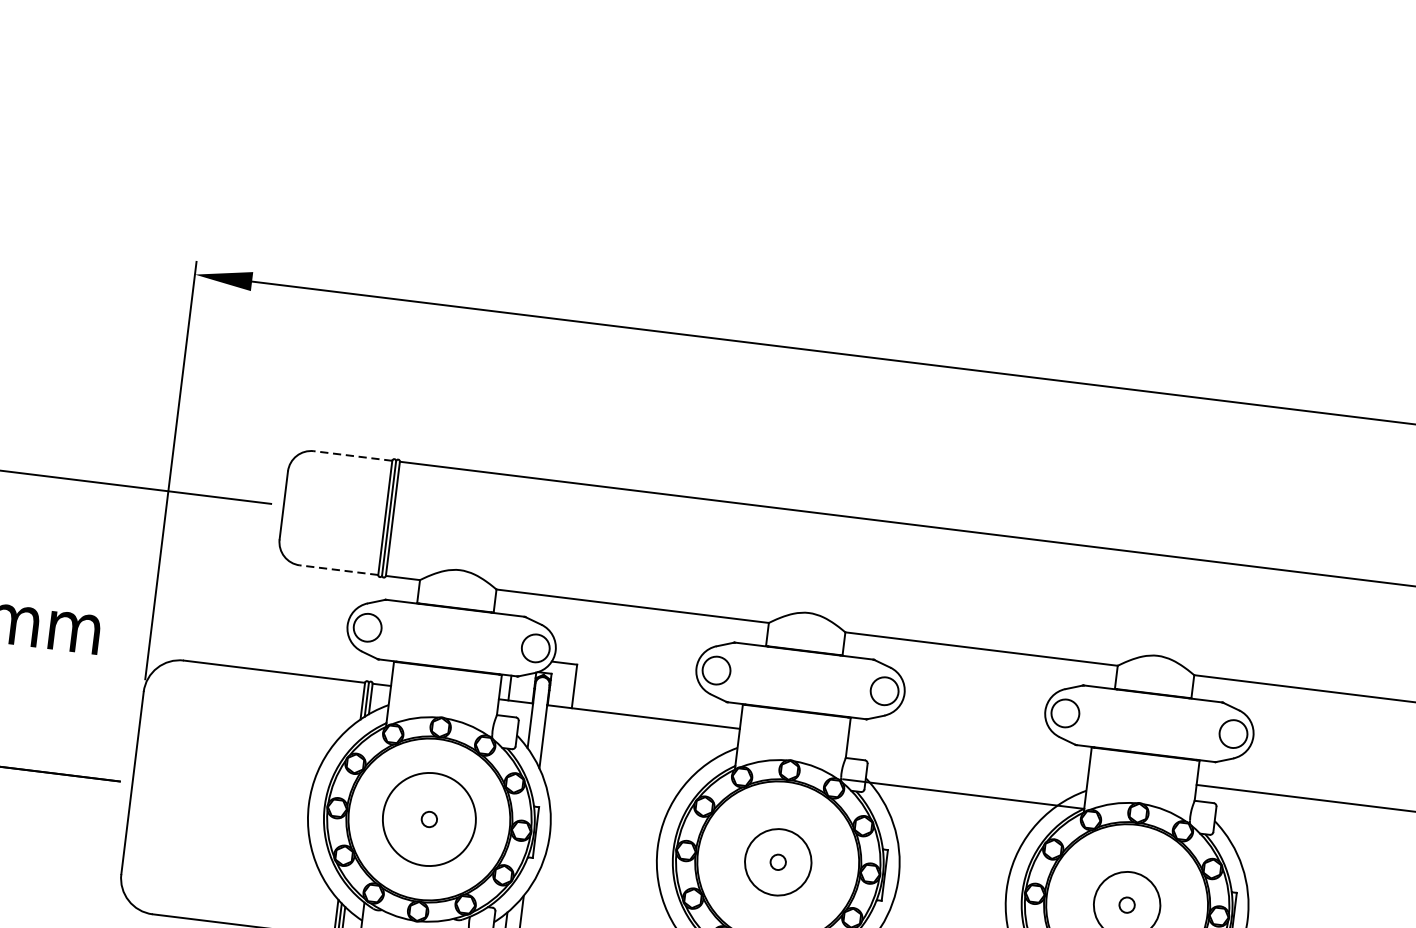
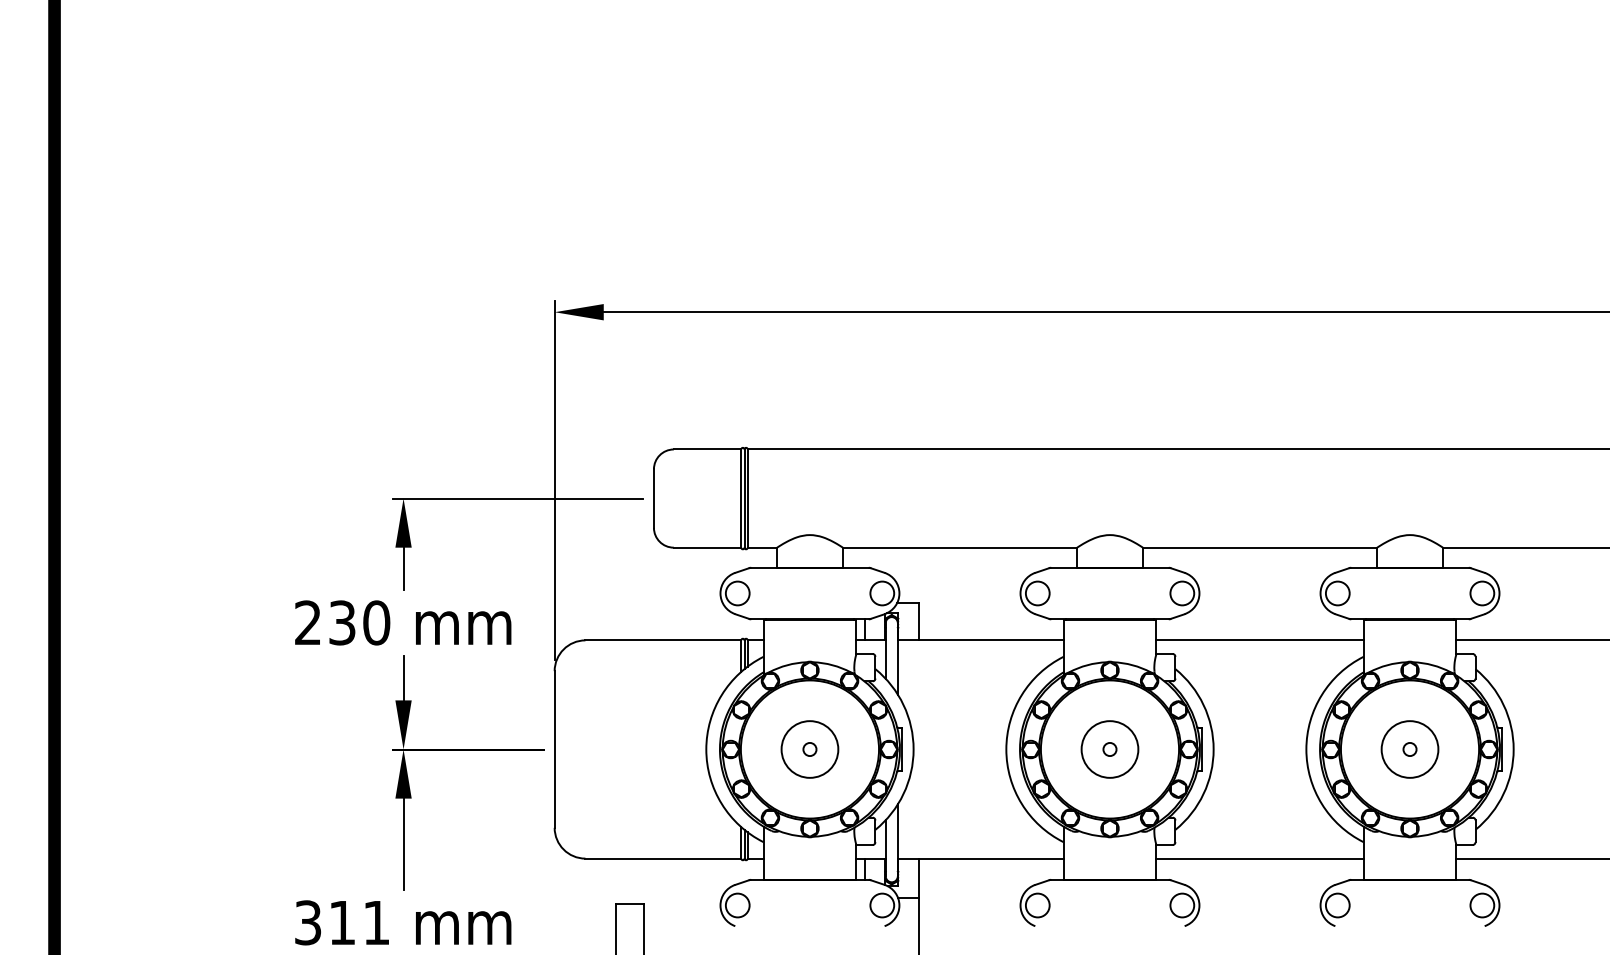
line: (353, 456) -> (707, 449), dashed -> solid
line: (339, 569) -> (707, 547), dashed -> solid
line: (963, 794) -> (1259, 640), moved
circle: (428, 819) -> (809, 749), size x0.71

